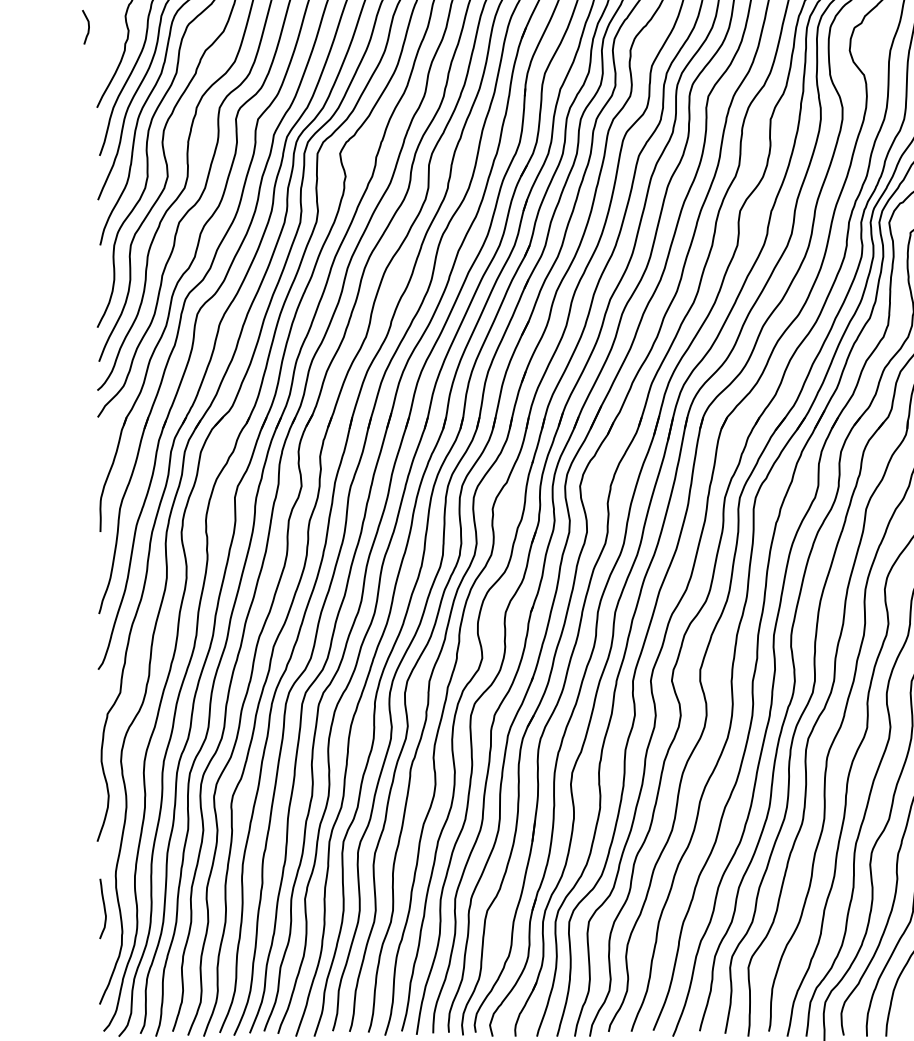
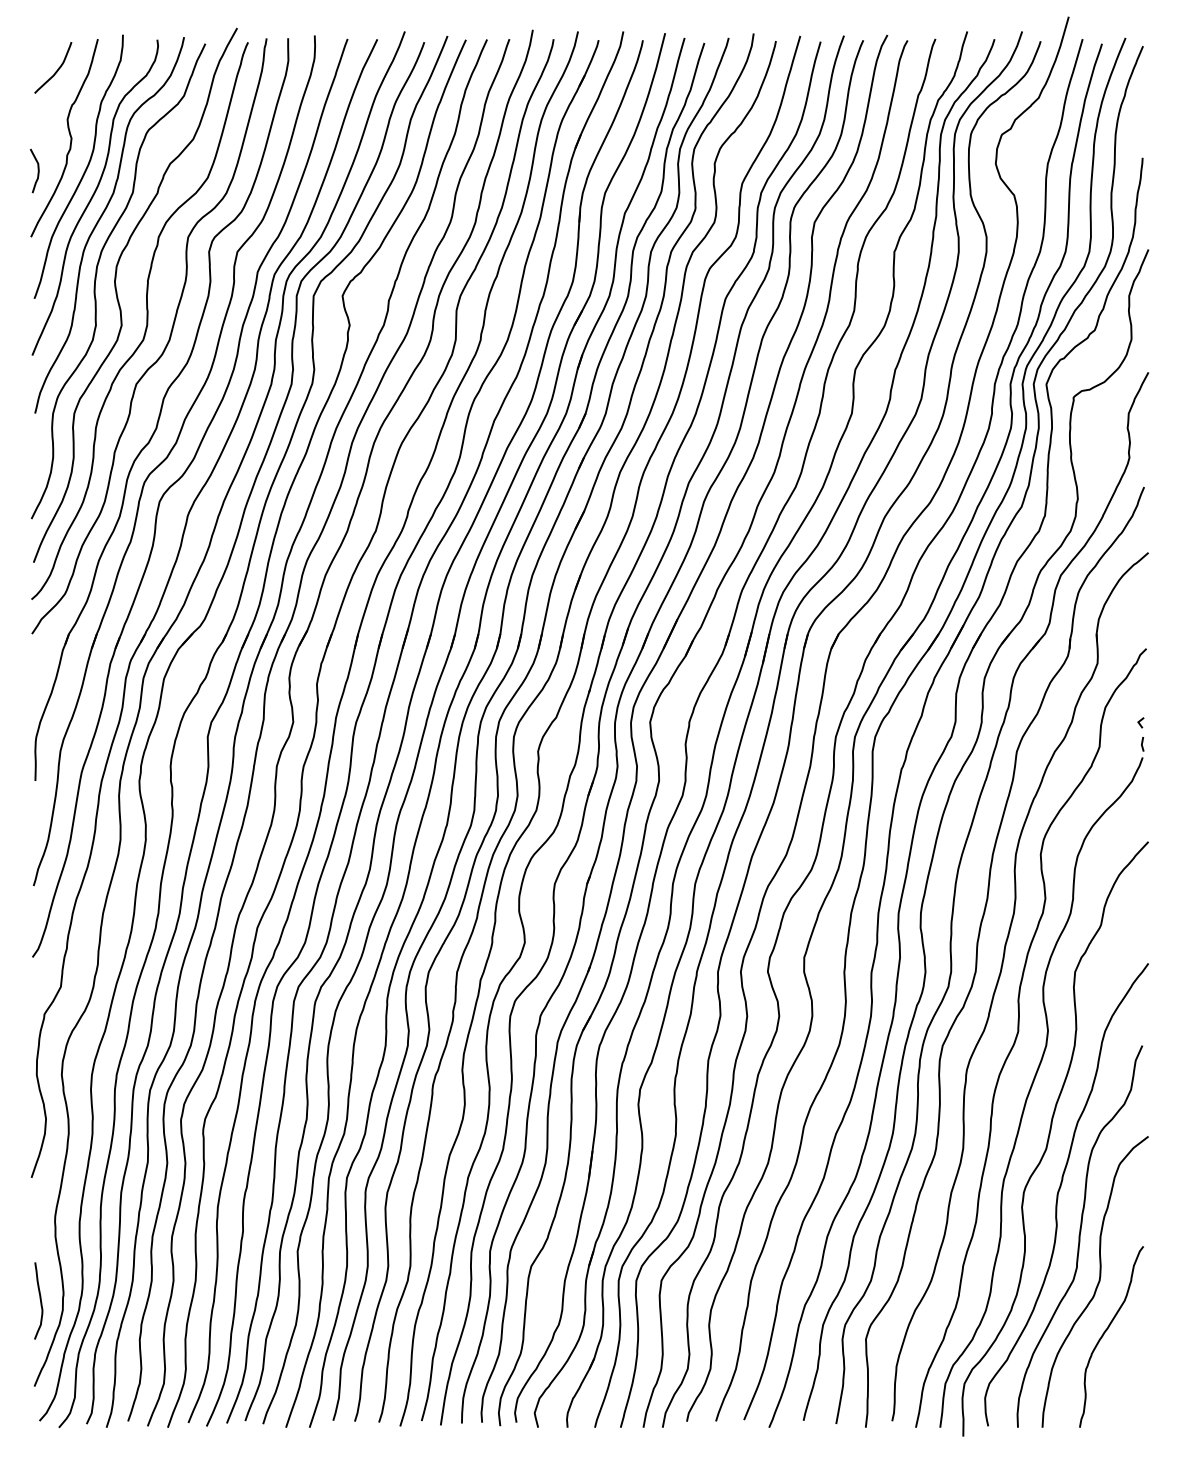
curve: (88, 26) -> (37, 170), moved
curve: (103, 907) -> (39, 1299), moved

